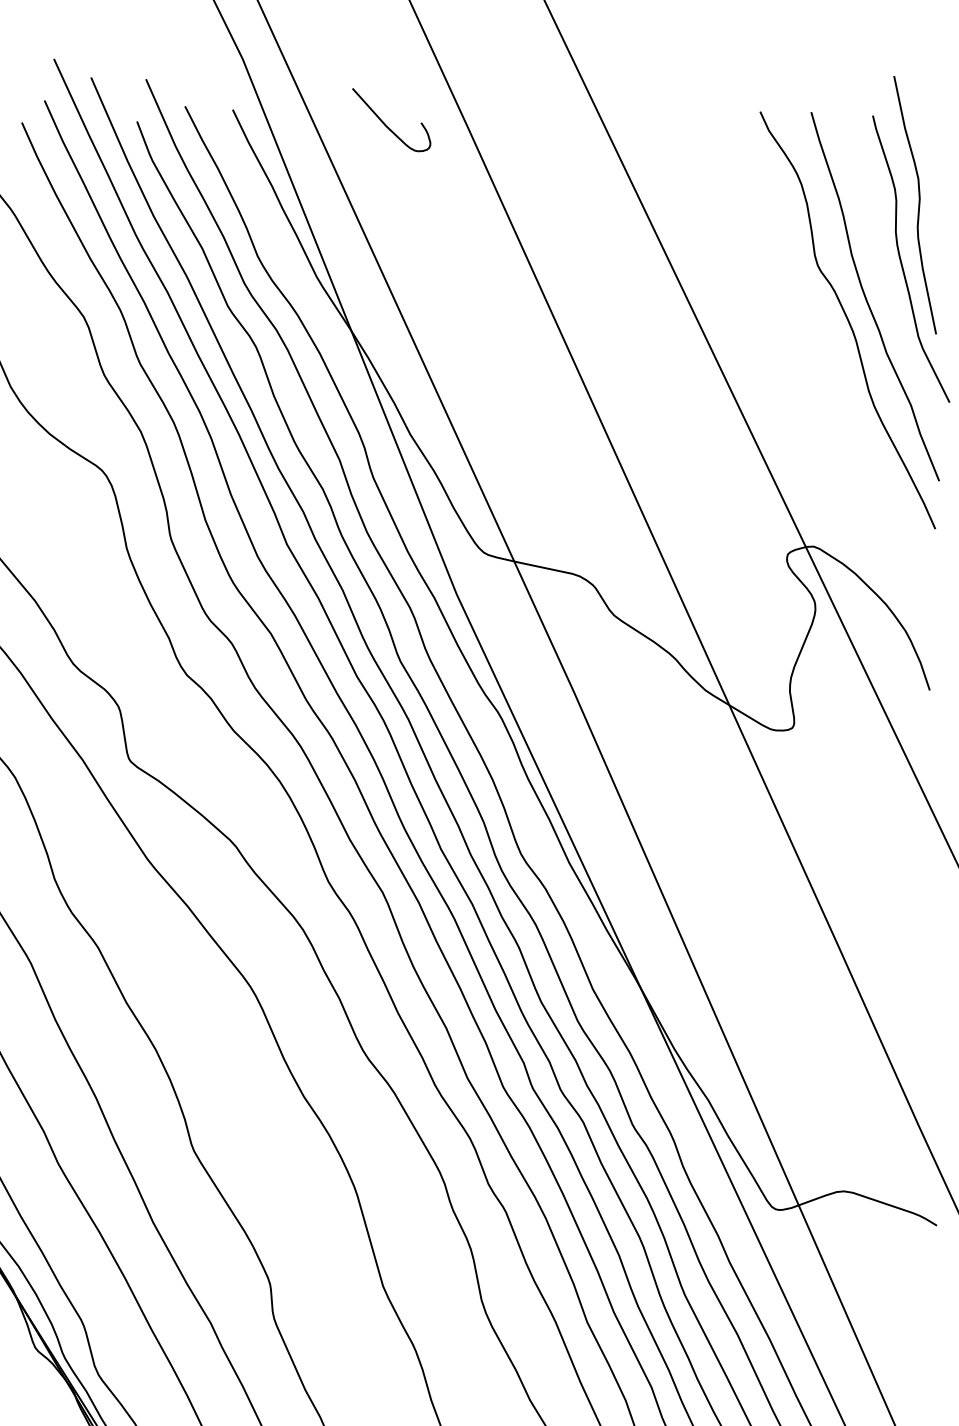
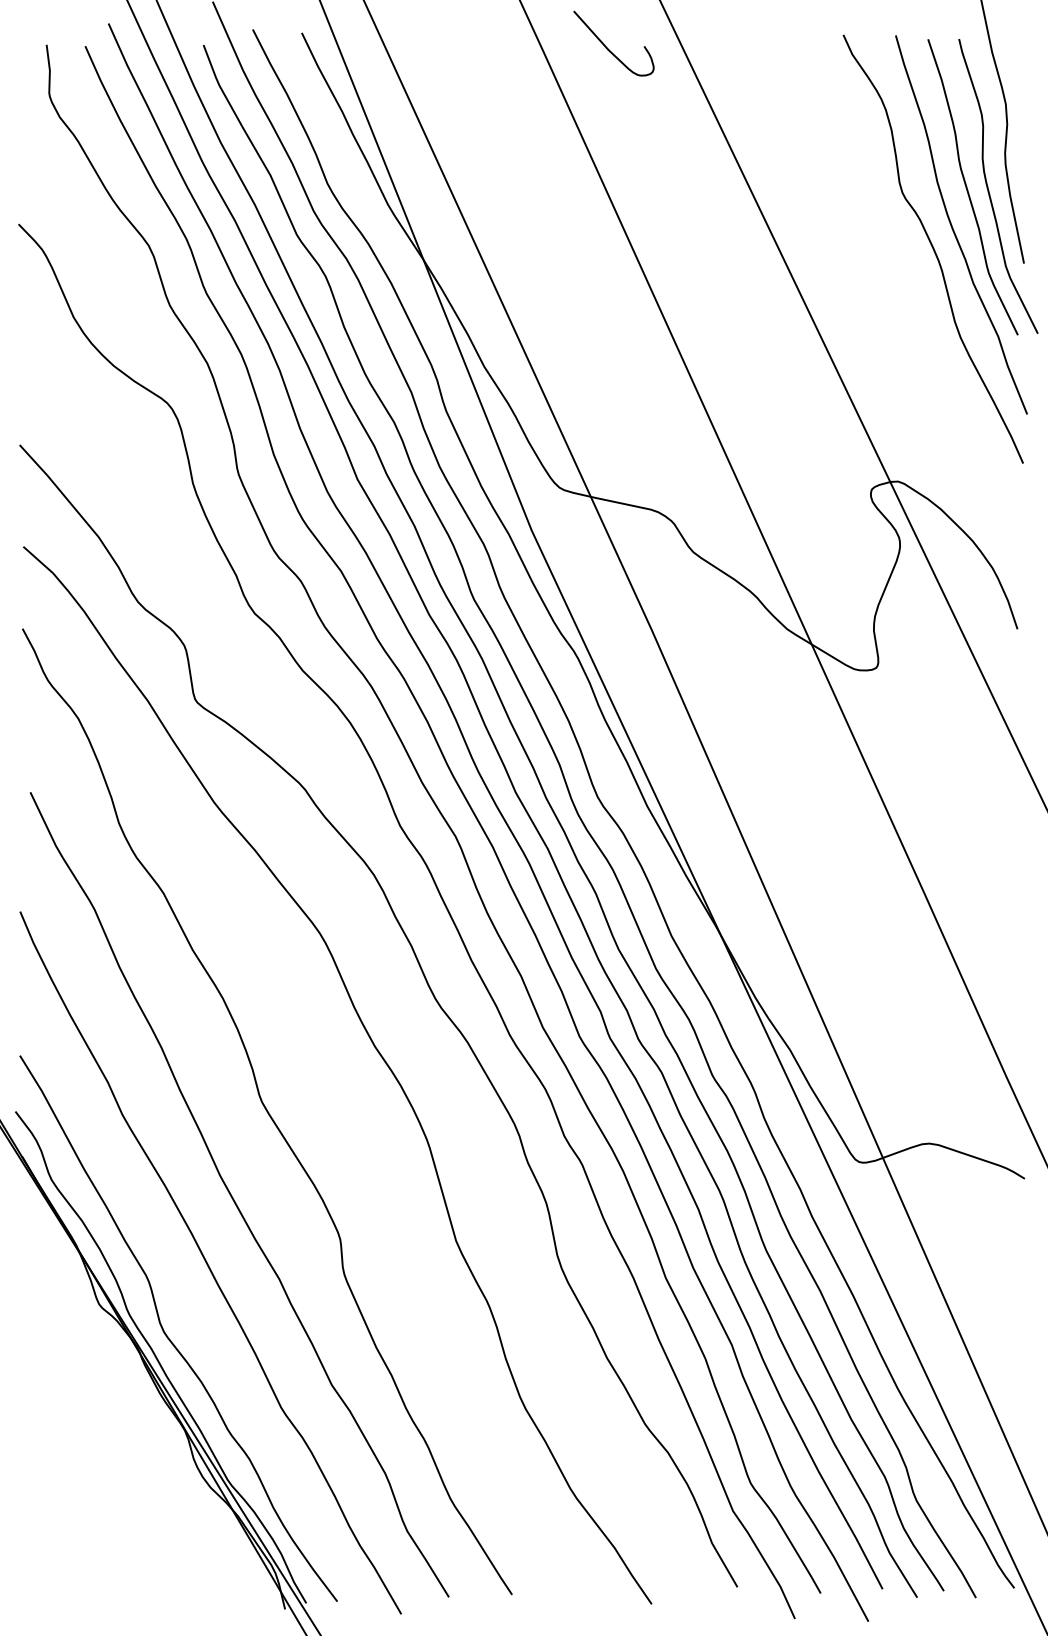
curve: (386, 124) -> (608, 48), moved
curve: (882, 262) -> (968, 189), added

